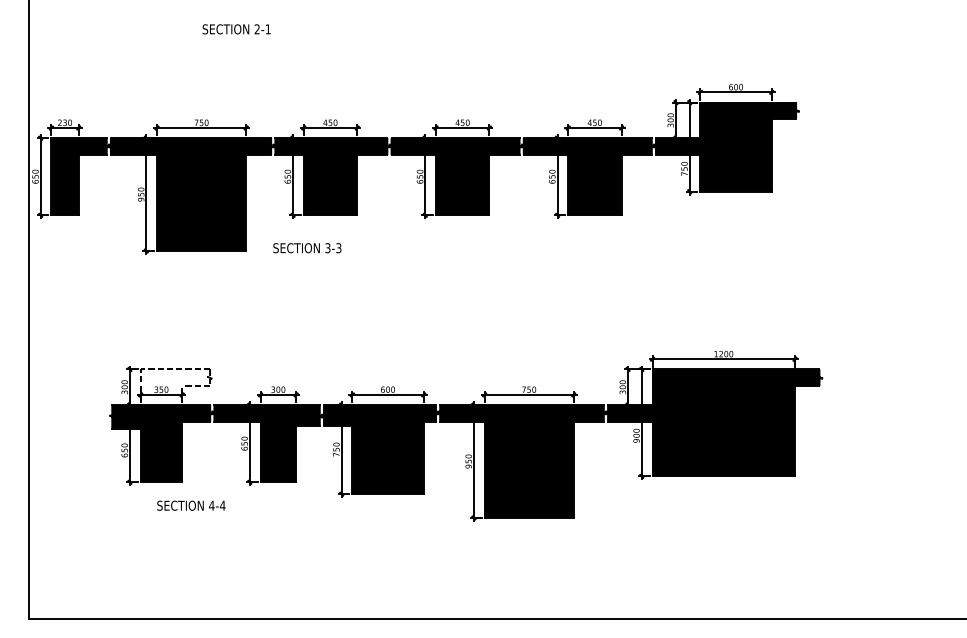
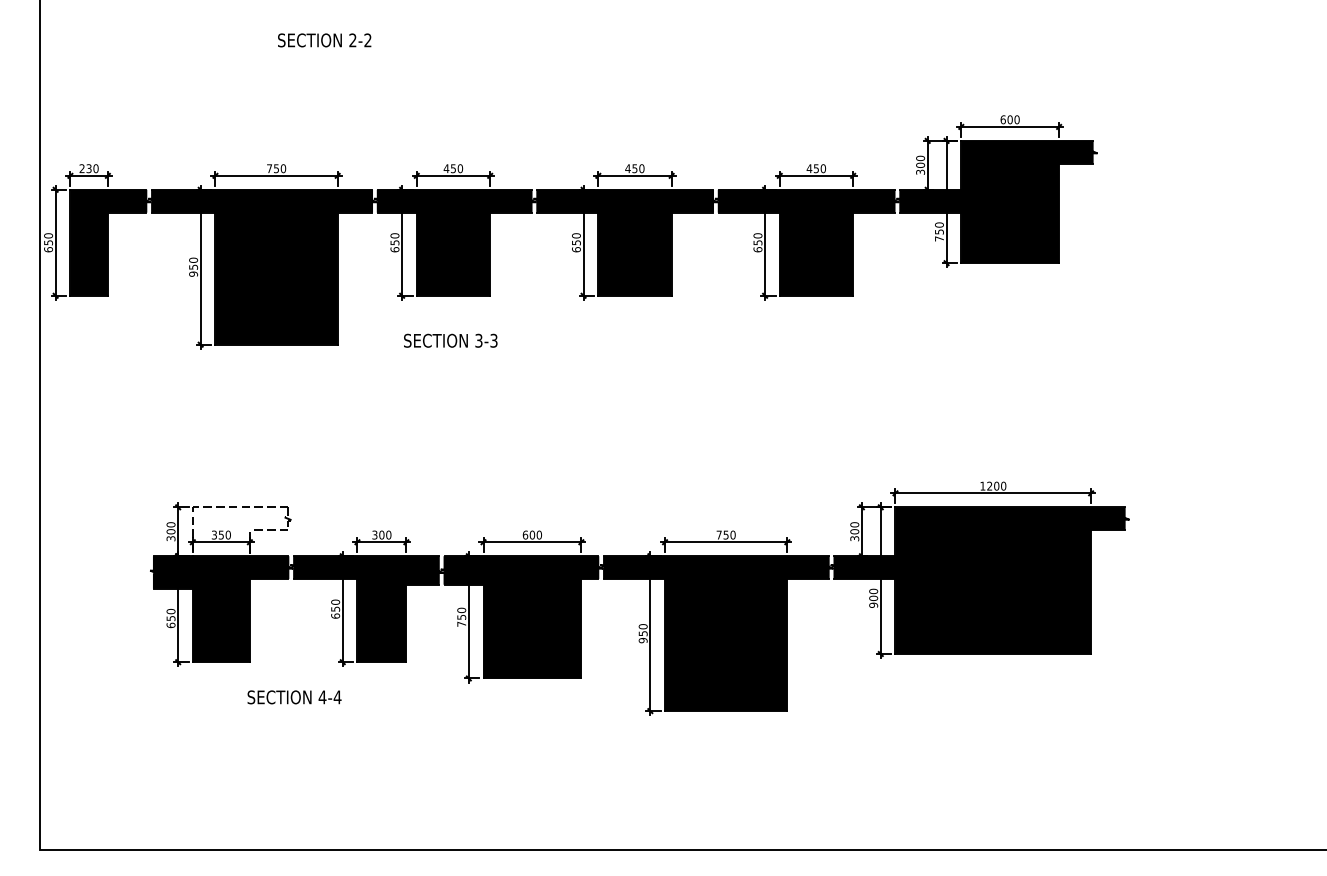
text: (267, 29) -> (367, 40), 2-1 -> 2-2
text: (307, 247) -> (450, 340), moved
text: (191, 505) -> (294, 697), moved

